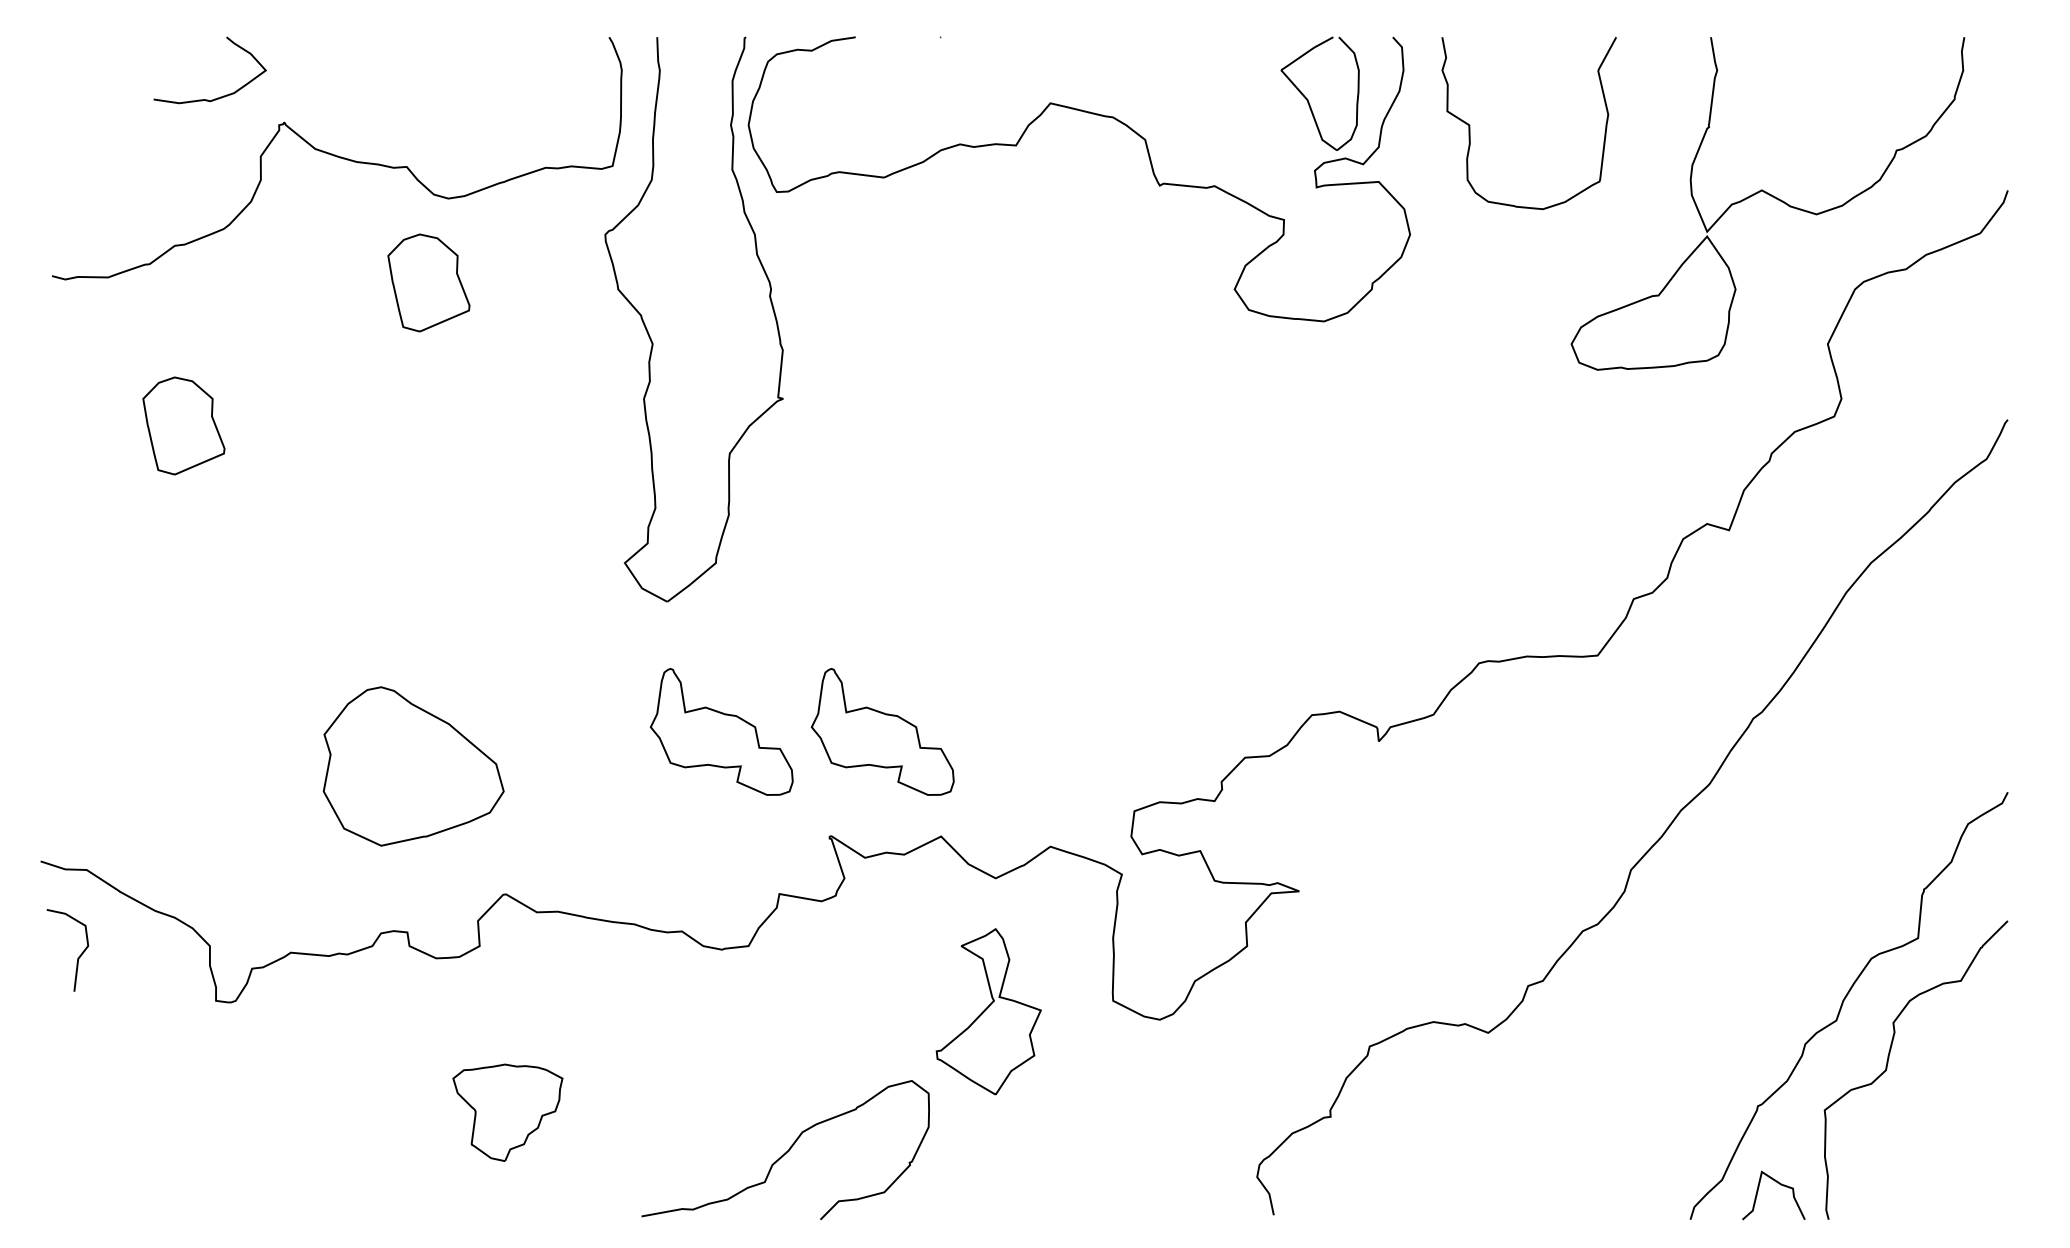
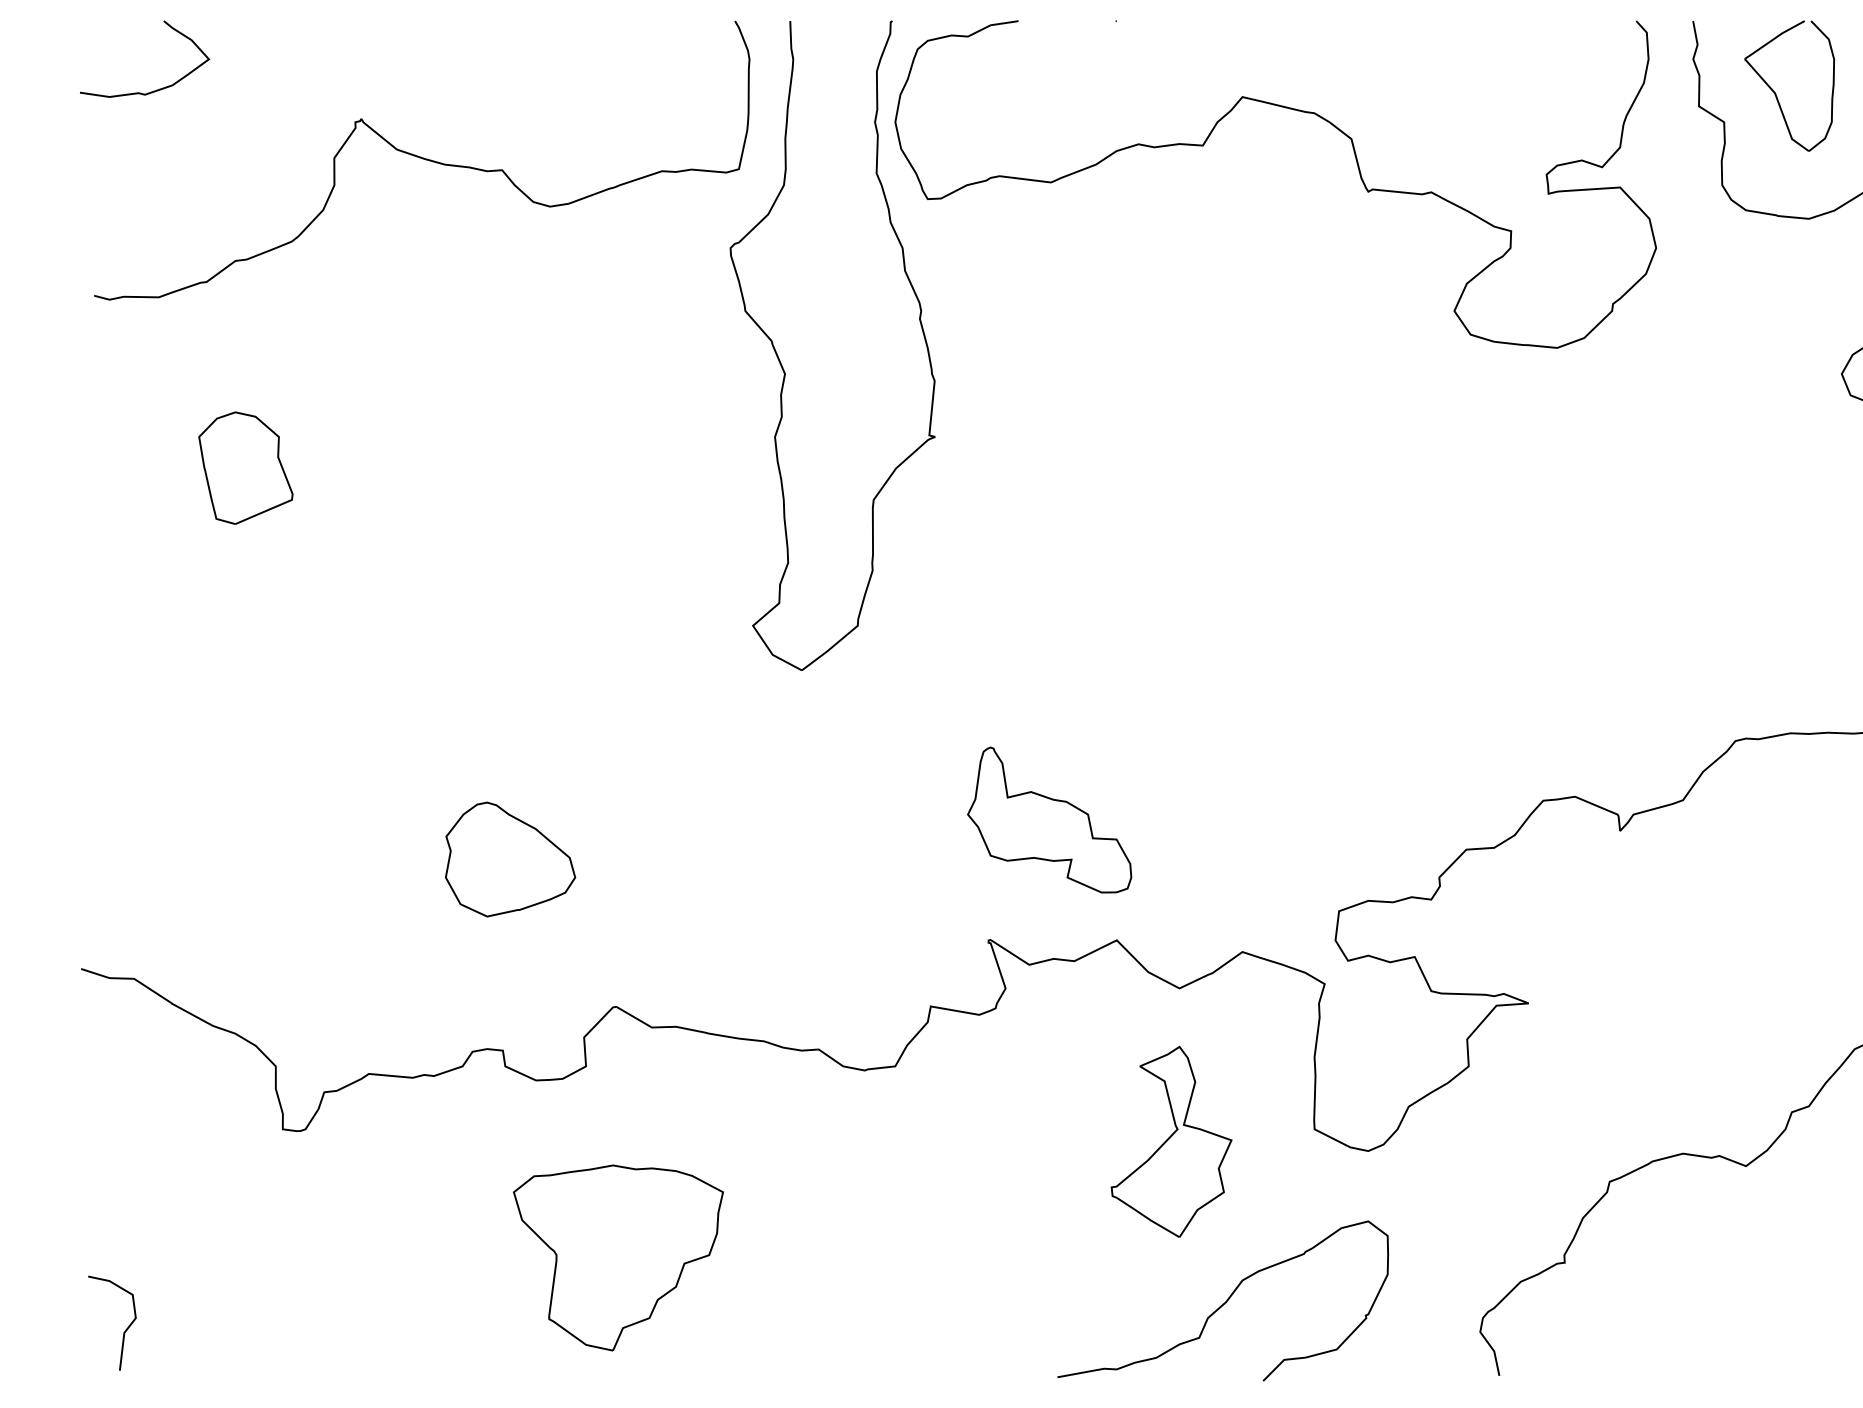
curve: (217, 97) -> (153, 90), moved
part: (1308, 99) -> (1776, 92), moved
part: (428, 282) -> (527, 303), removed
part: (721, 731) -> (864, 819), removed
part: (414, 765) -> (511, 858), size x0.62
curve: (78, 956) -> (124, 1330), moved
part: (507, 1112) -> (618, 1257), size x1.67
curve: (786, 1151) -> (1224, 1302), moved

